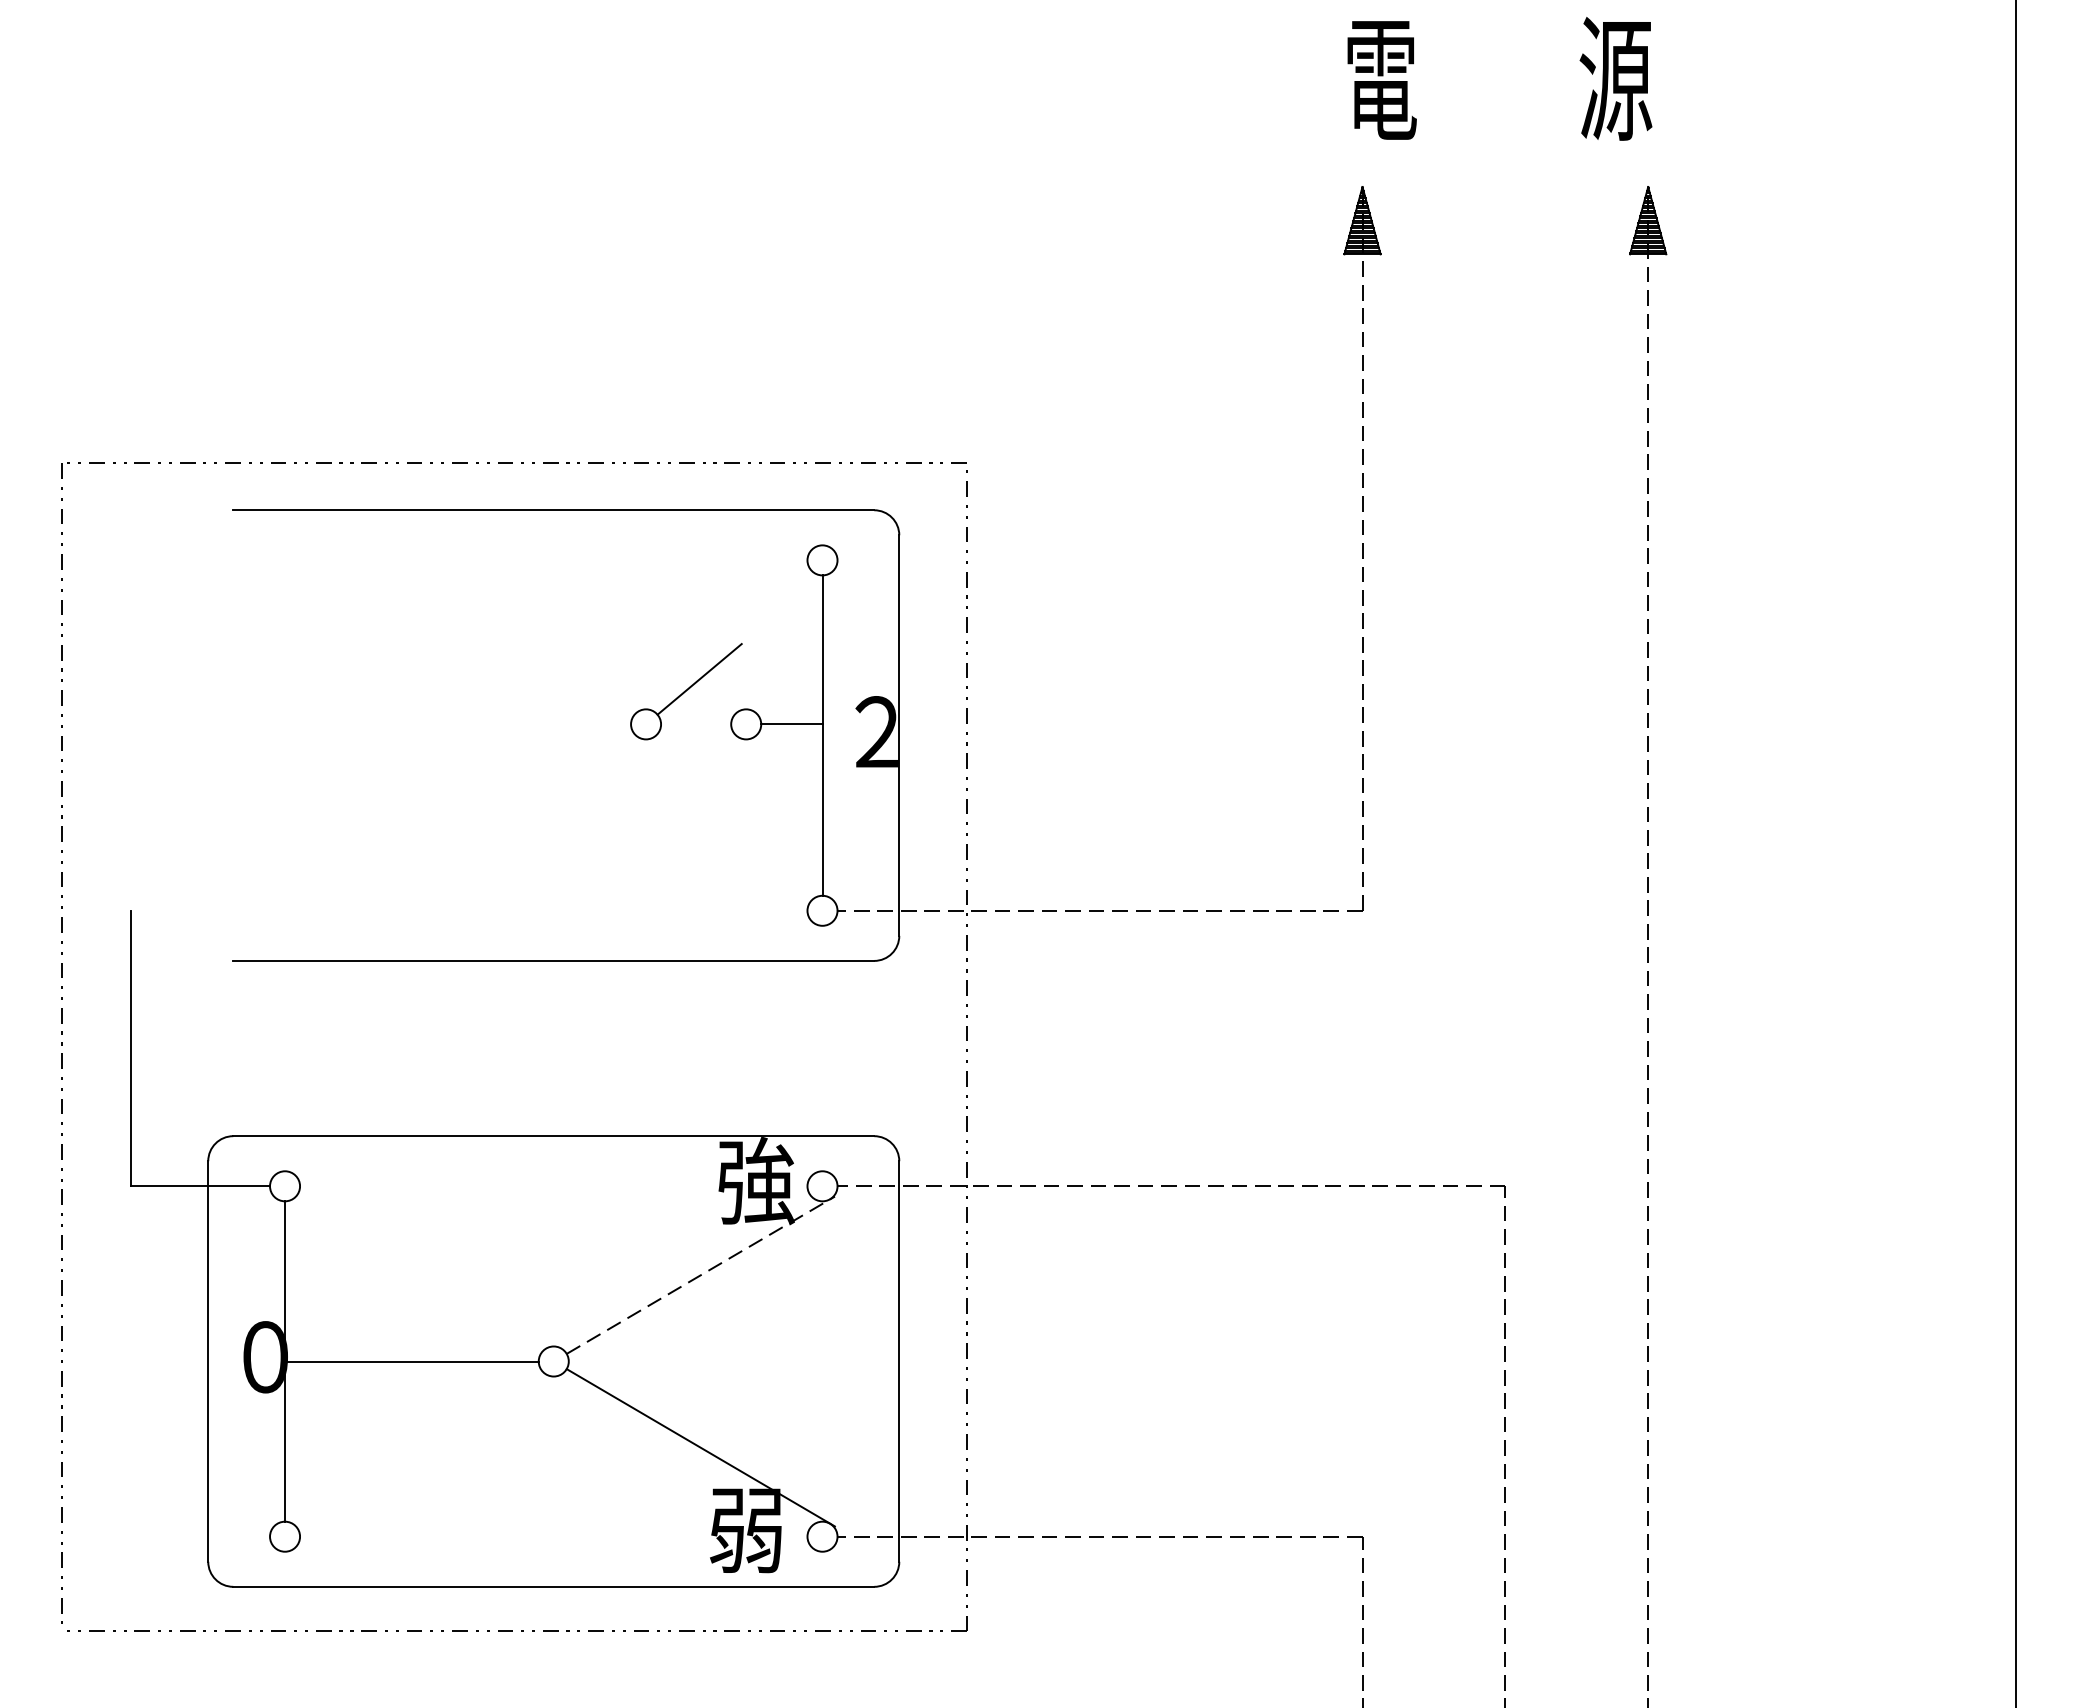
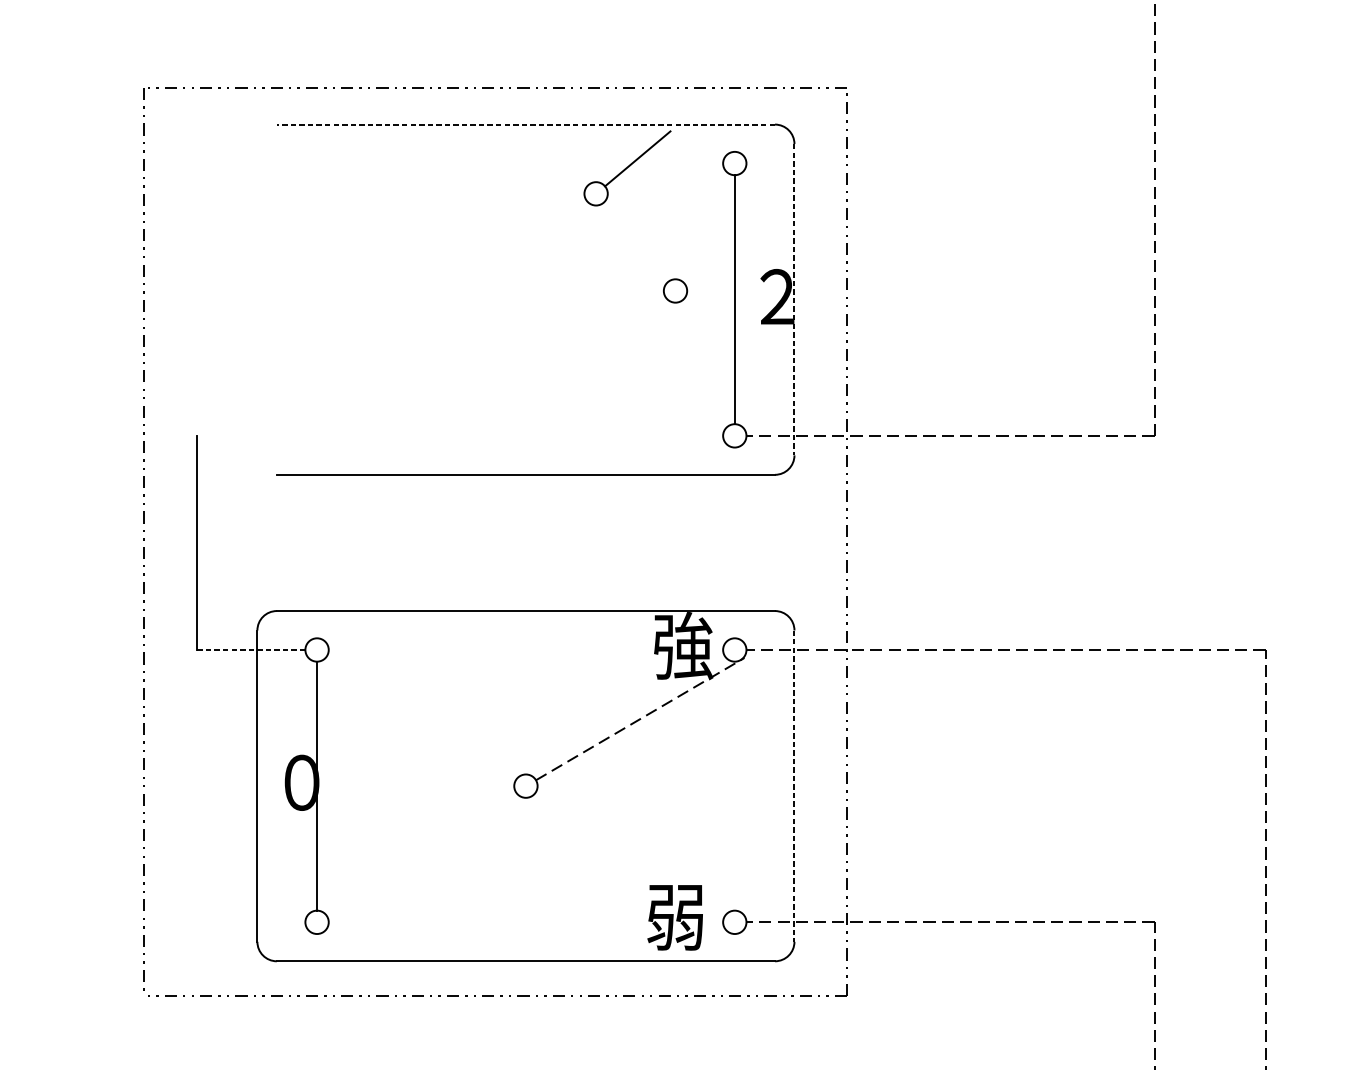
line: (553, 510) -> (525, 124), solid -> dashed
part: (686, 691) -> (627, 168), moved
line: (791, 724) -> (710, 291), removed
line: (899, 736) -> (794, 300), solid -> dashed
line: (200, 1186) -> (251, 650), solid -> dashed
line: (411, 1361) -> (415, 786), removed
line: (899, 1362) -> (794, 786), solid -> dashed
line: (700, 1447) -> (639, 852), removed

